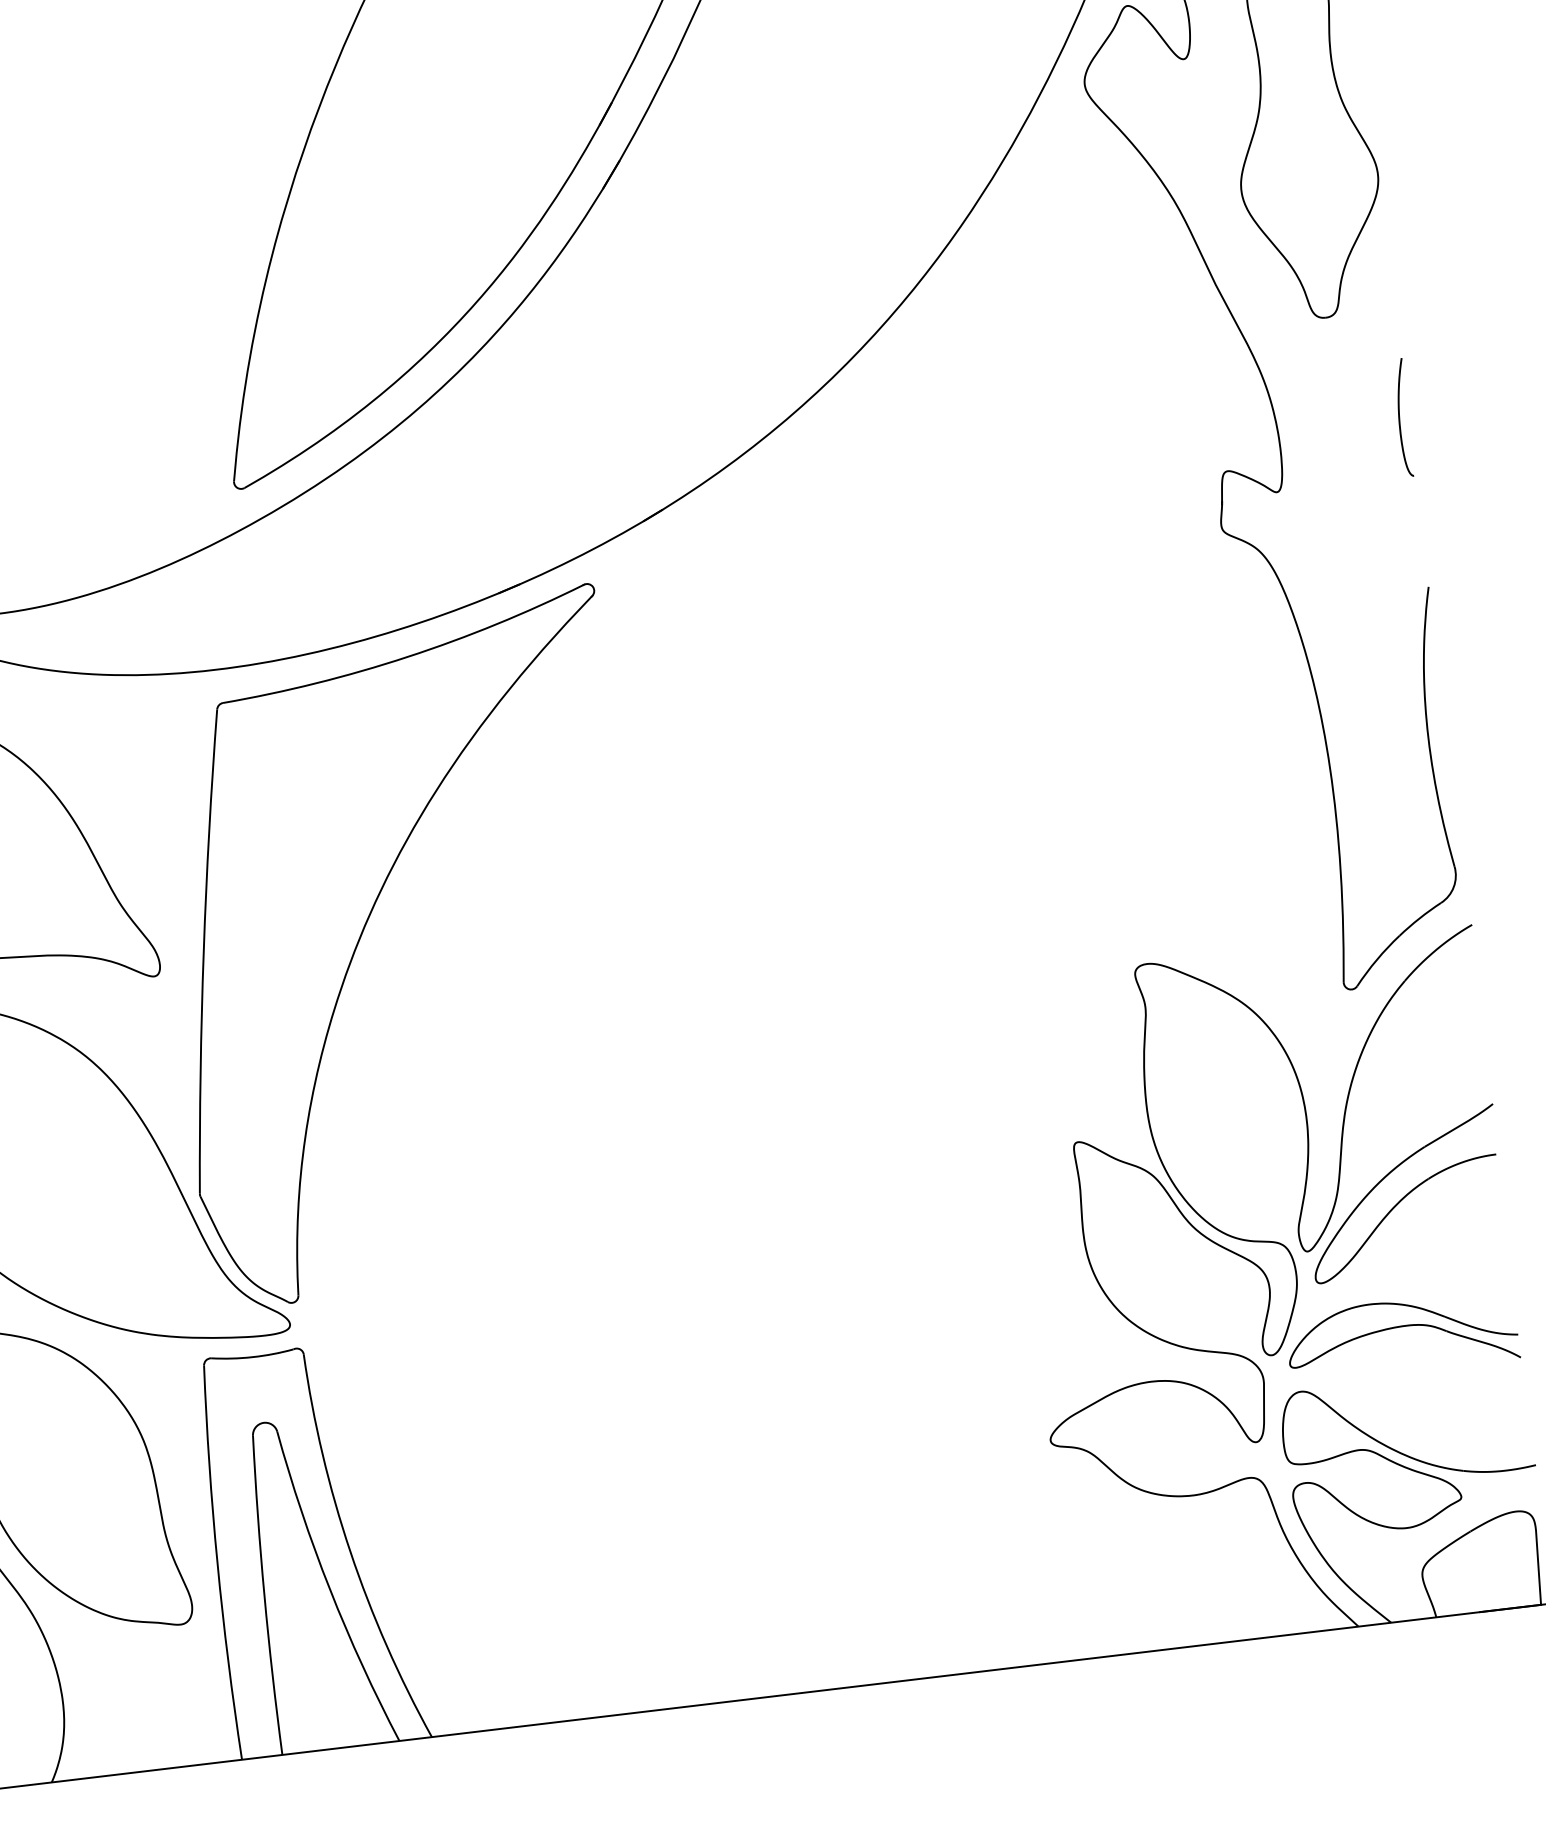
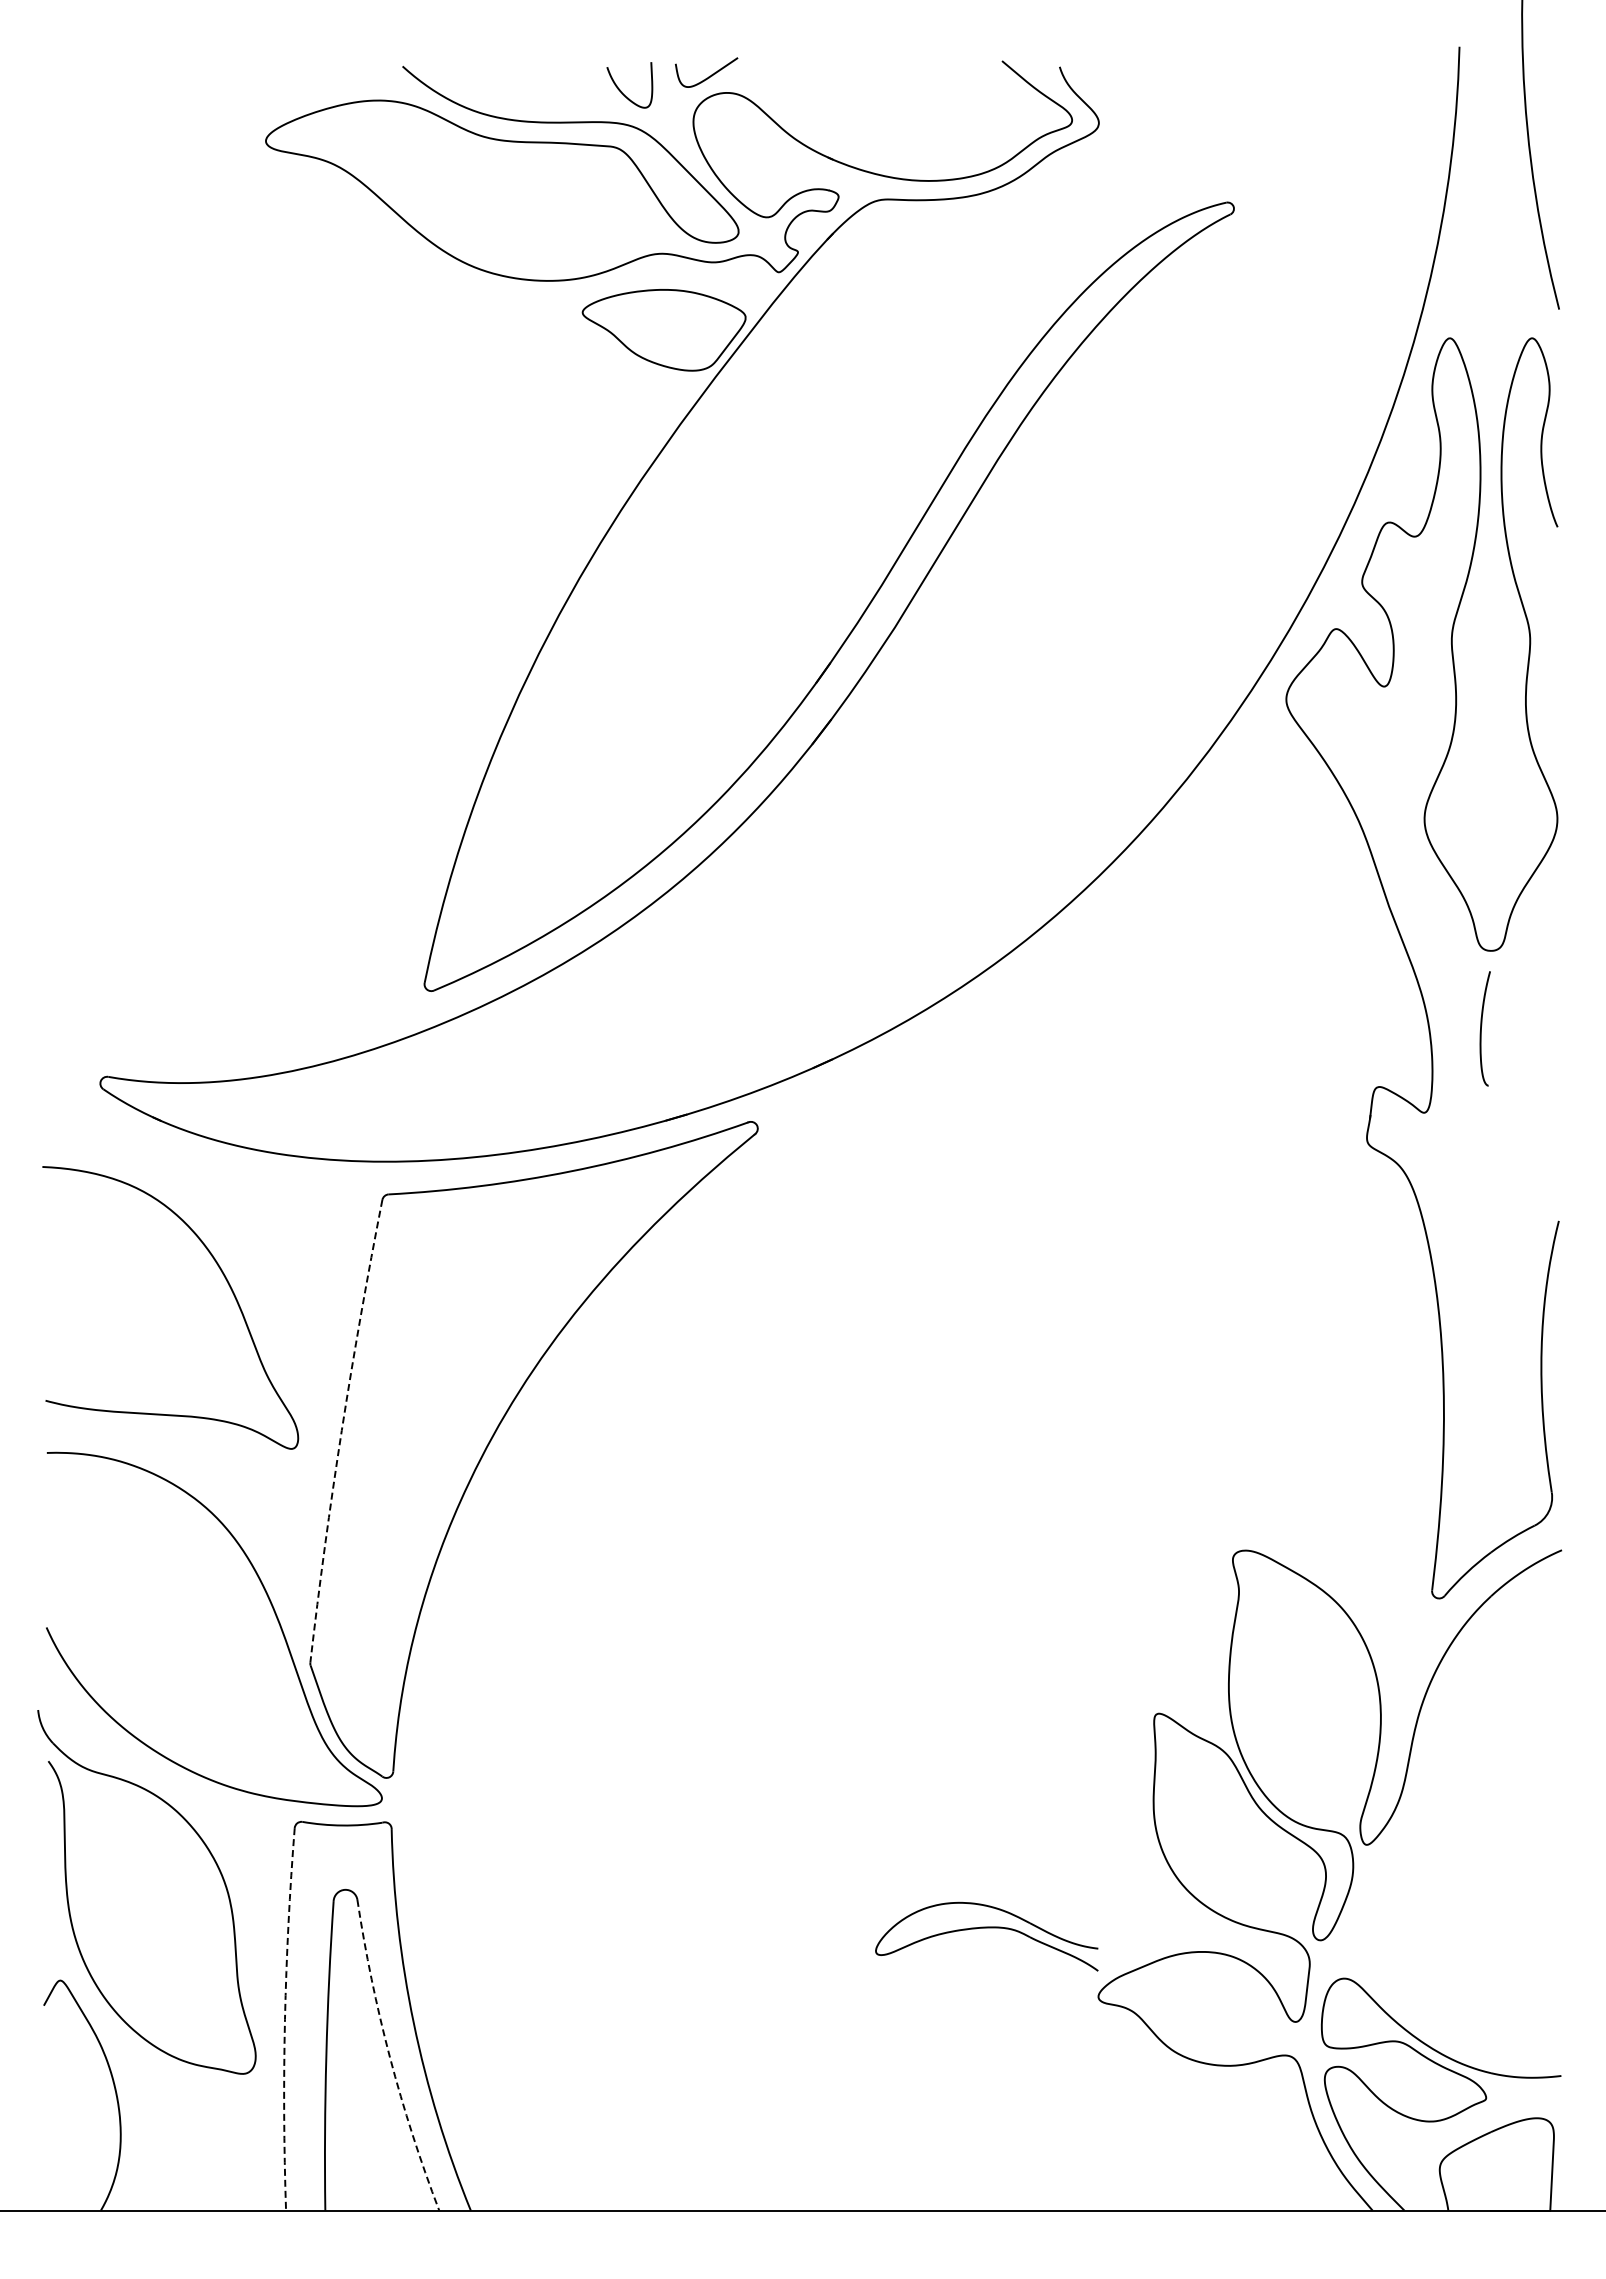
curve: (1399, 417) -> (1481, 1028), moved
arc: (203, 951) -> (341, 1430), solid -> dashed
part: (1403, 1193) -> (1465, 1800), removed
part: (1400, 1327) -> (986, 1928), moved
arc: (218, 1563) -> (285, 2019), solid -> dashed
arc: (330, 1589) -> (390, 2057), solid -> dashed

